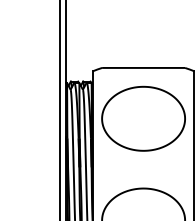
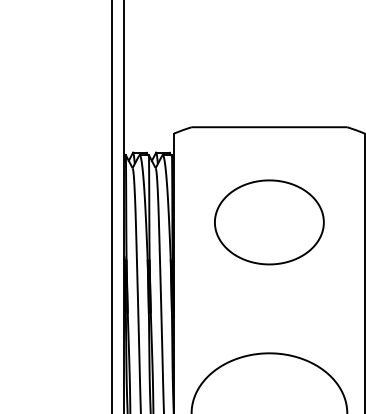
part: (143, 118) -> (269, 222), size x0.7

